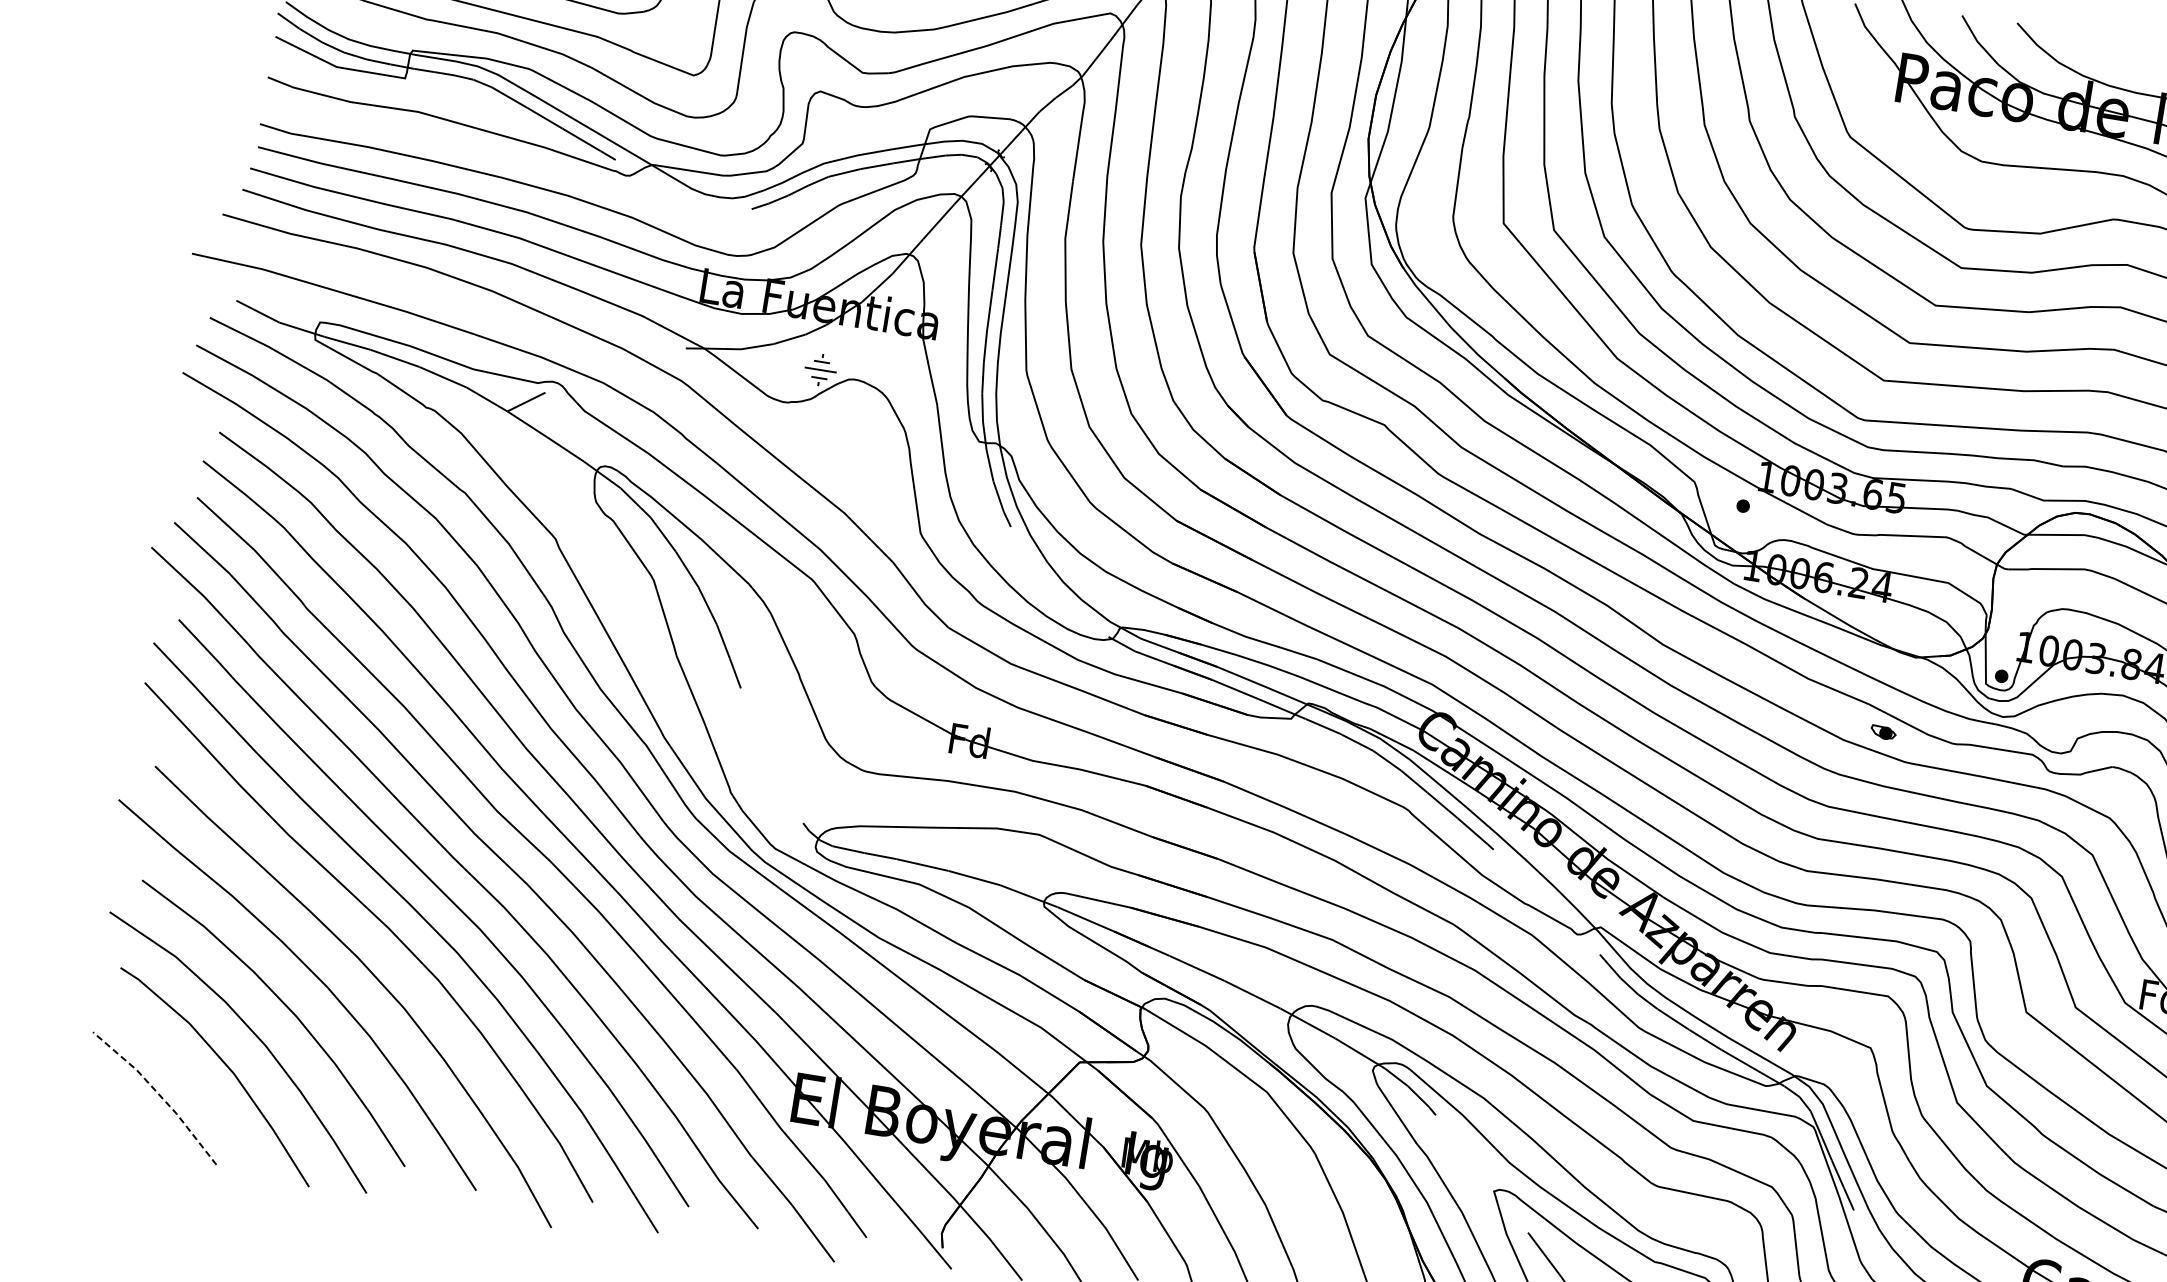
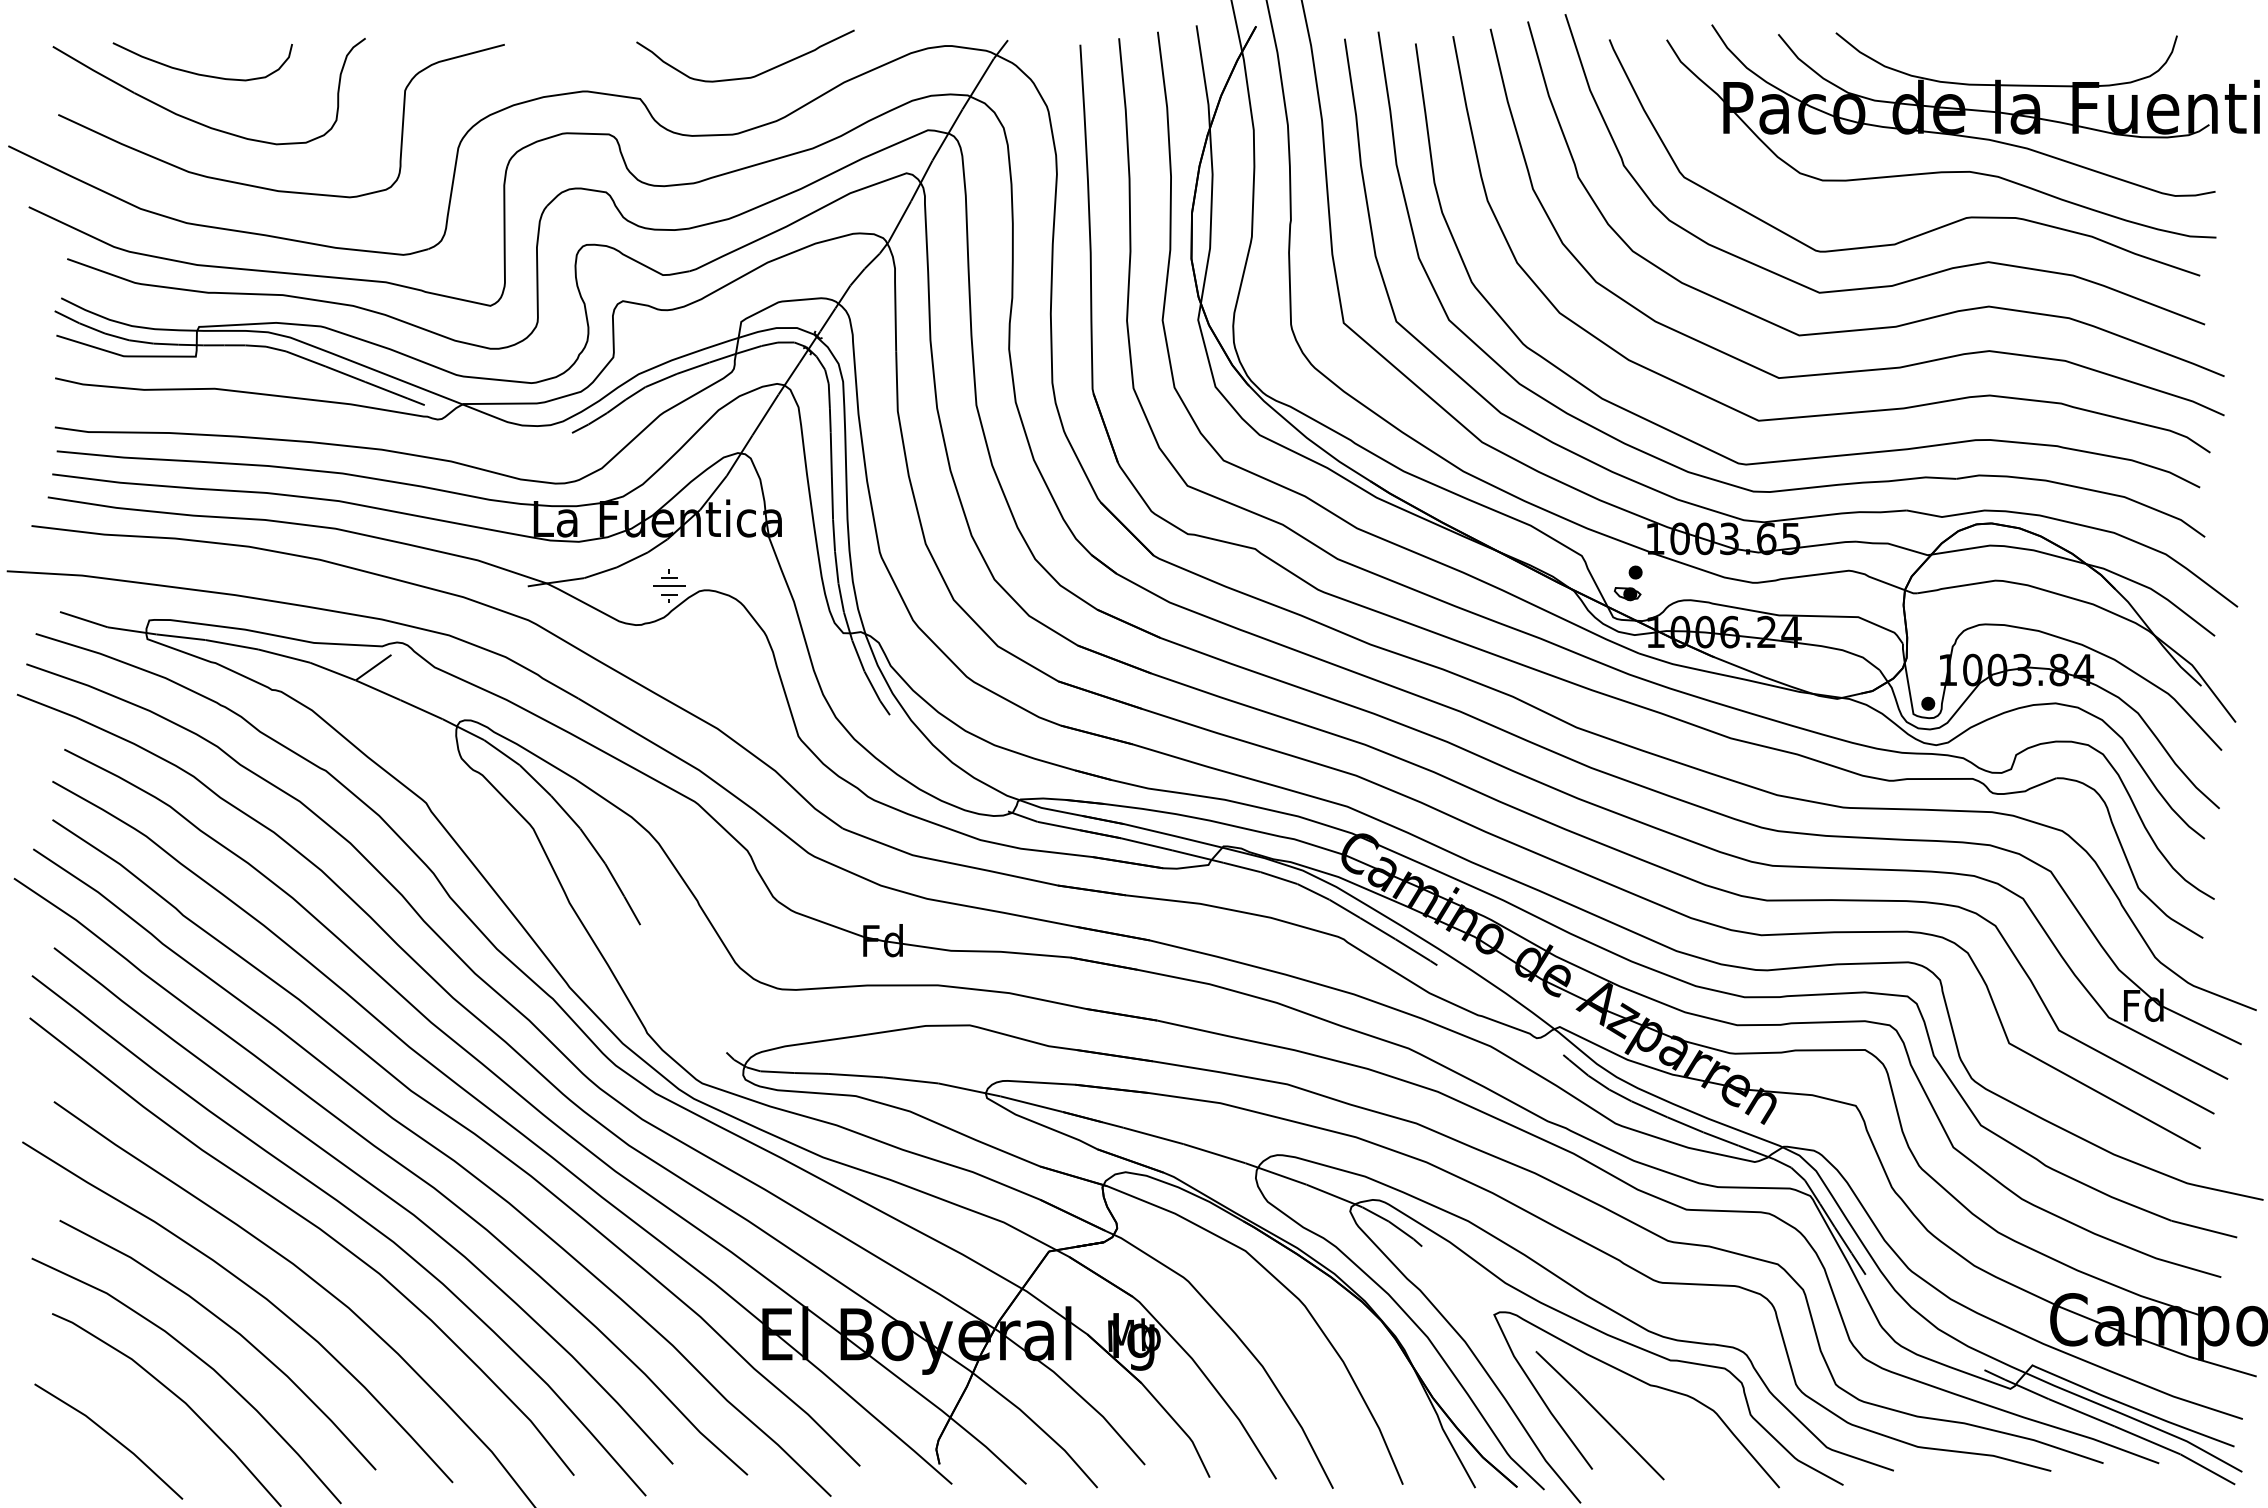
part: (1883, 733) -> (1627, 594), moved
line: (158, 1093) -> (111, 1436), dashed -> solid

